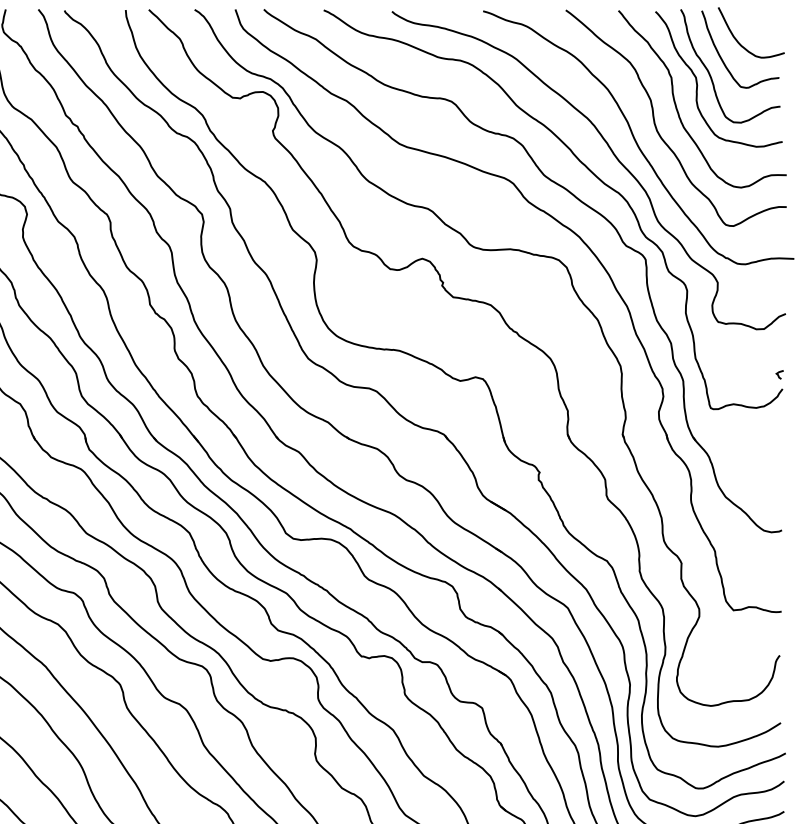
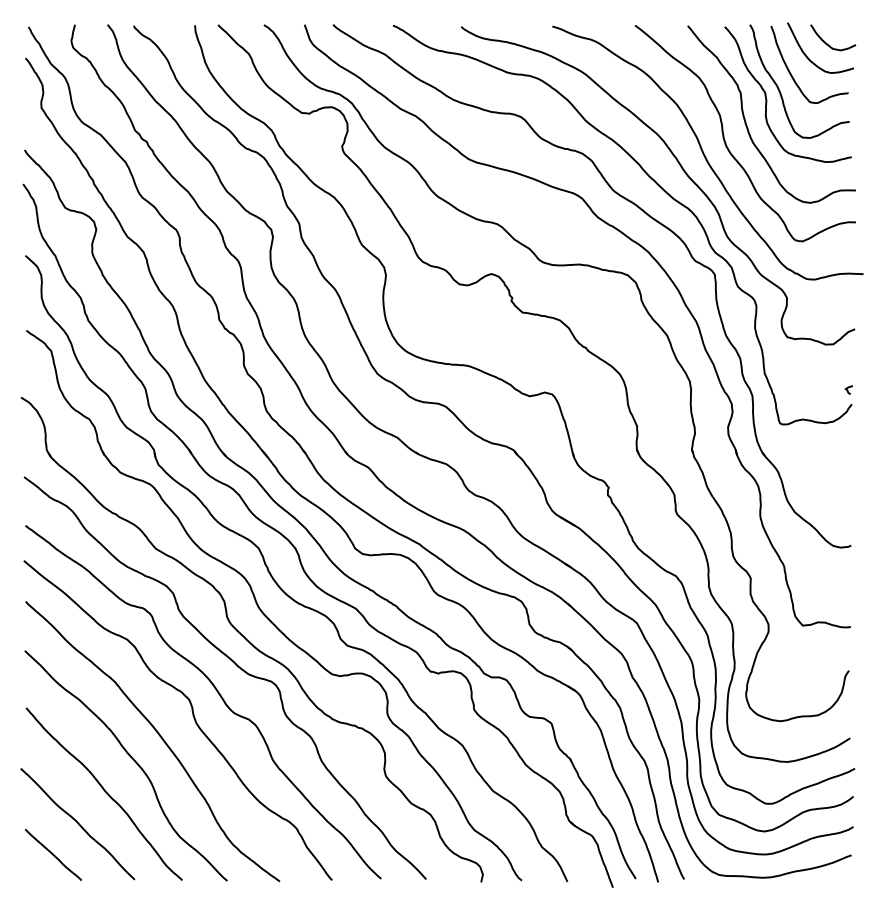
curve: (758, 28) -> (827, 43), added

